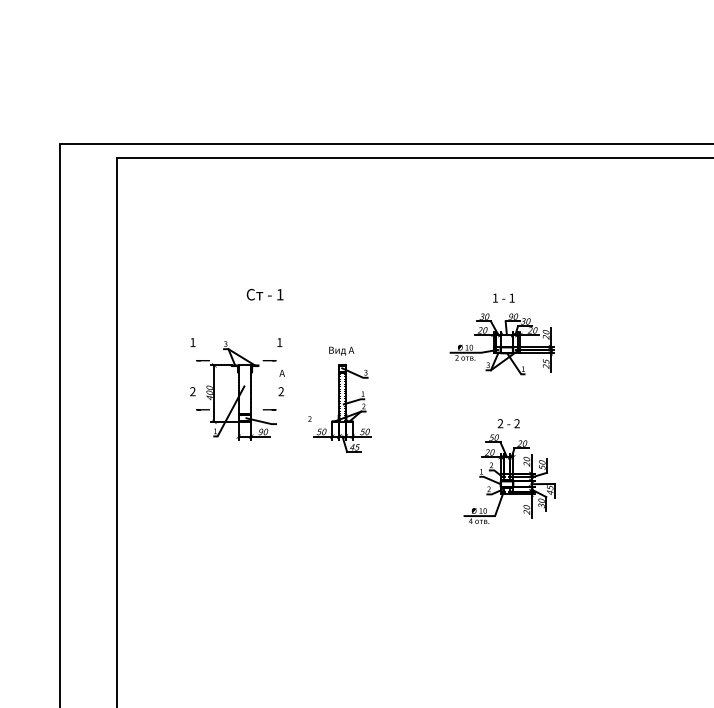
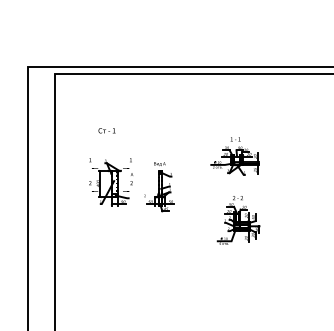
text: (263, 294) -> (106, 130), moved

